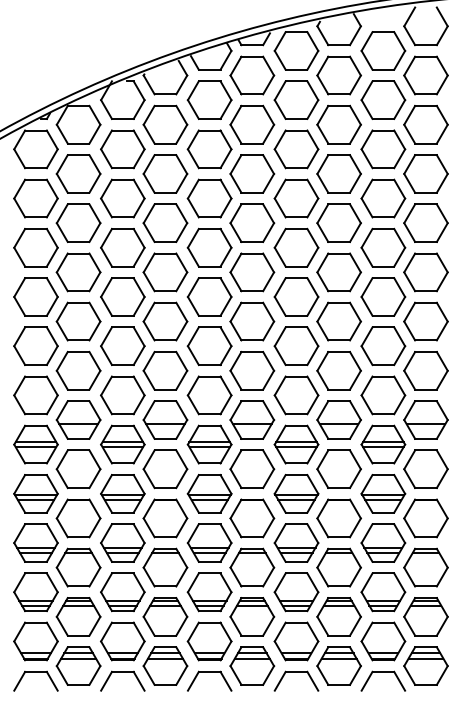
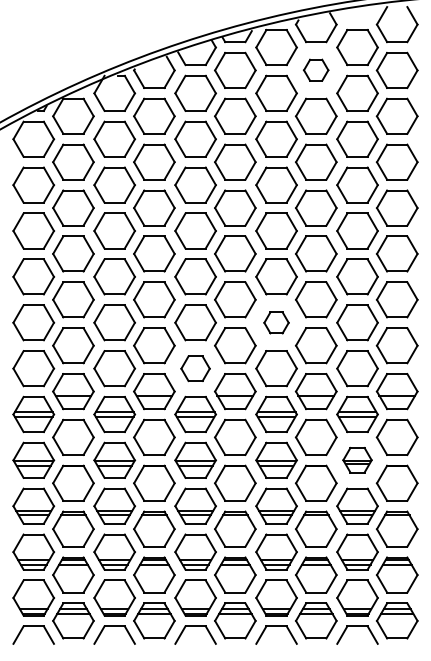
part: (338, 74) -> (315, 69), size x0.6
part: (296, 345) -> (276, 322), size x0.6
part: (209, 395) -> (195, 368), size x0.7
part: (383, 492) -> (357, 459), size x0.7

